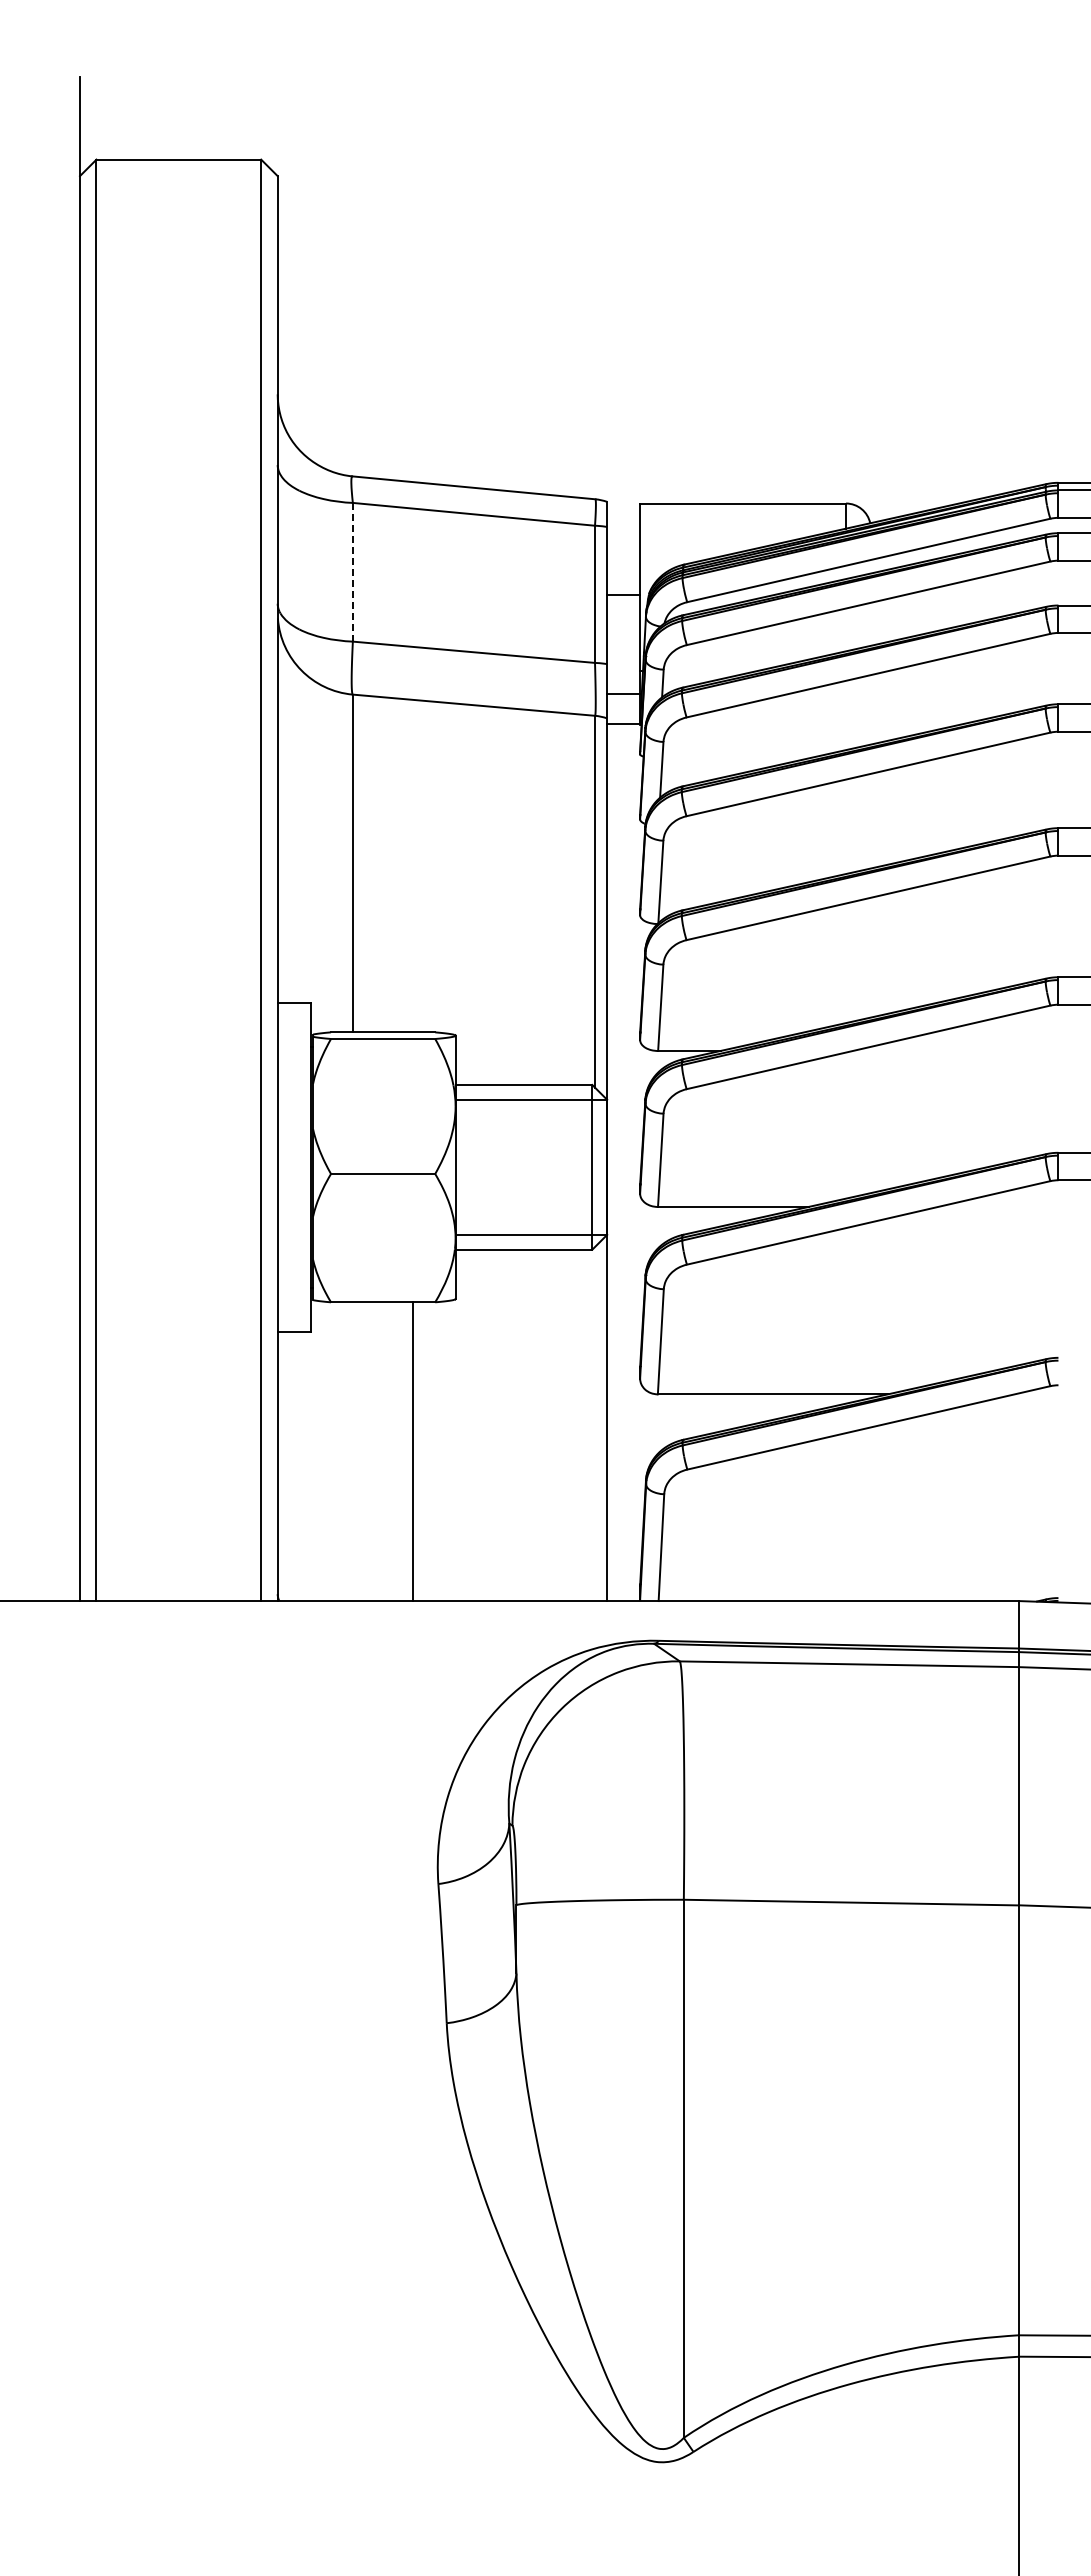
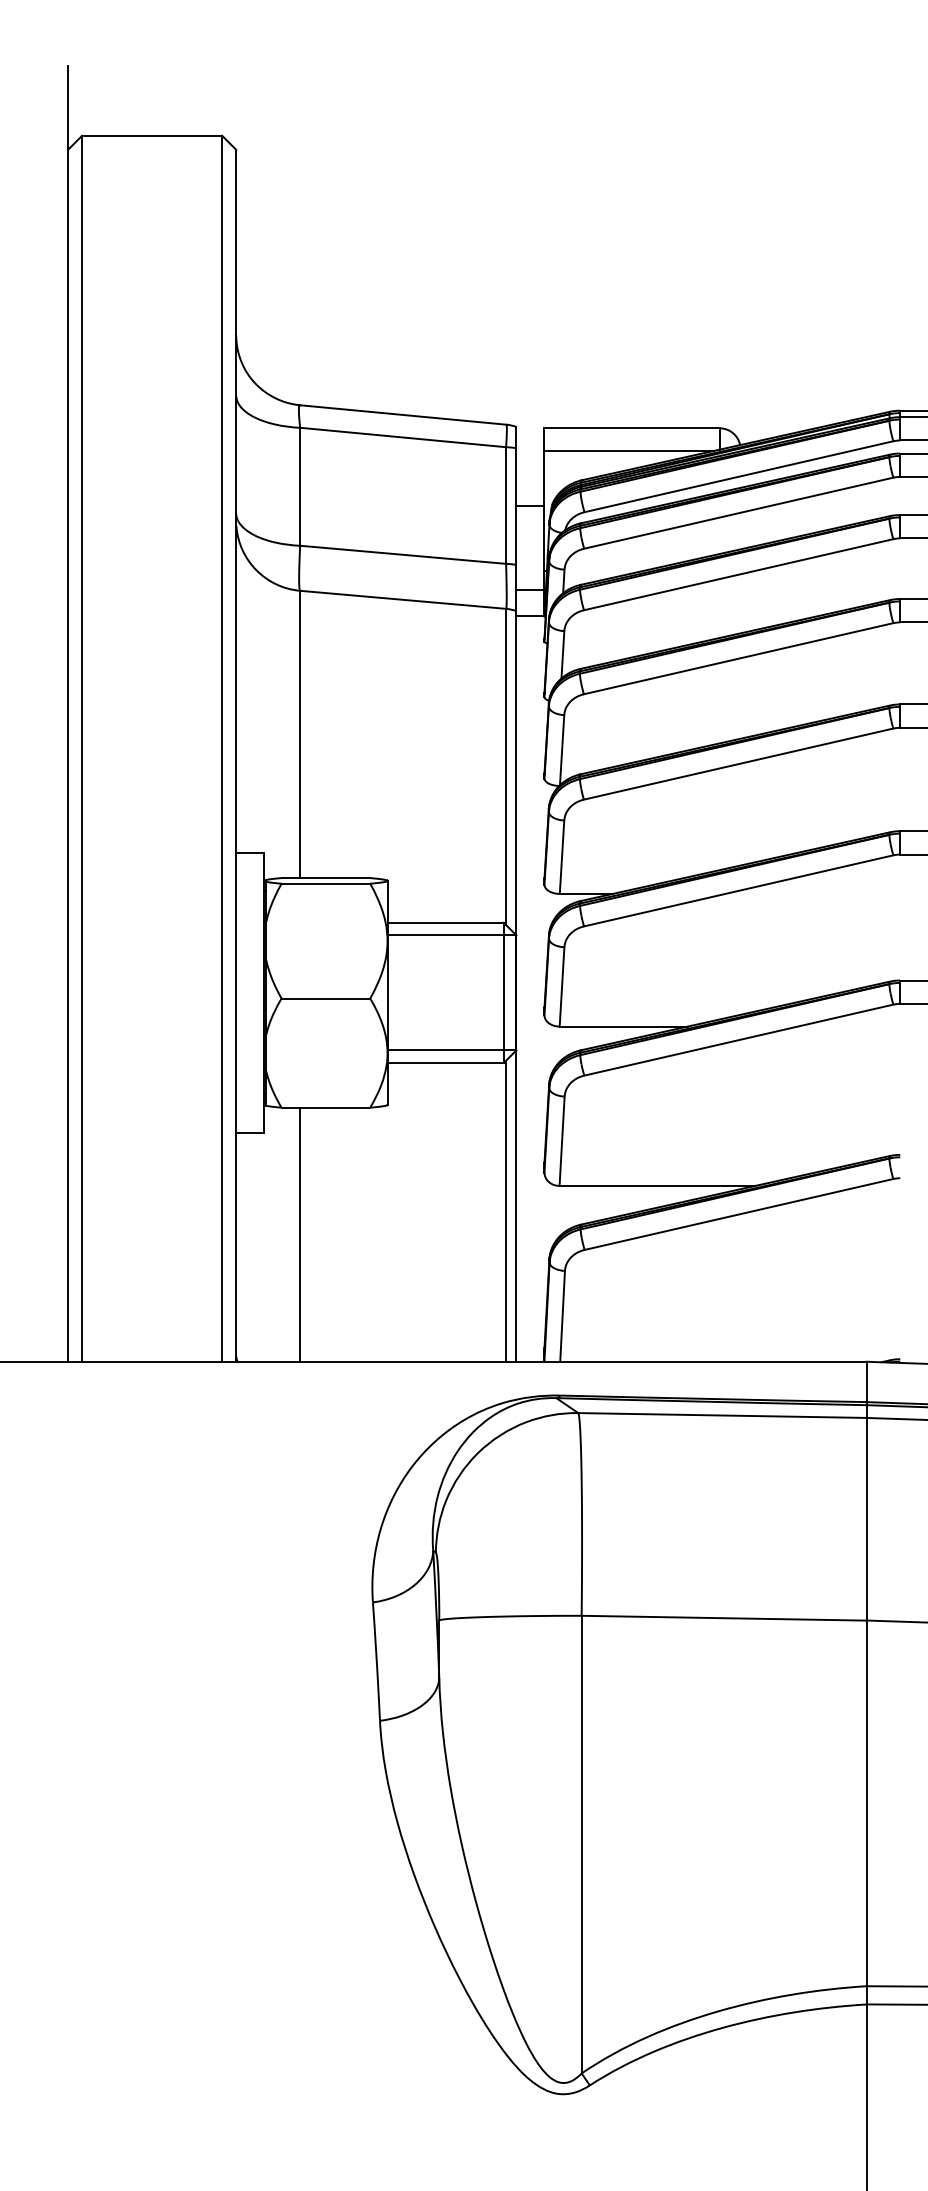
line: (739, 530) -> (628, 451), added
line: (352, 571) -> (299, 486), dashed -> solid
line: (595, 1424) -> (506, 1211), added
line: (412, 1451) -> (299, 1234), moved

